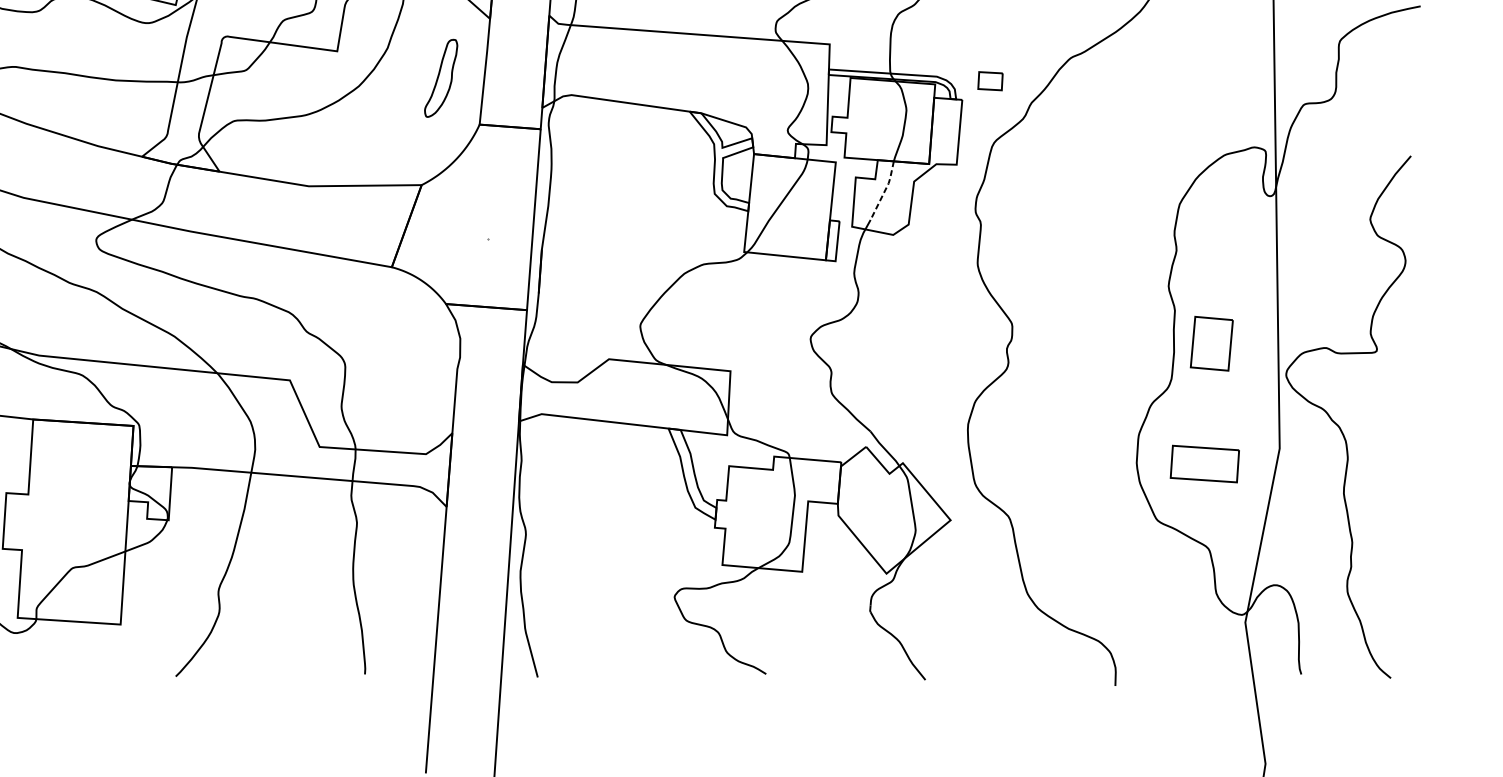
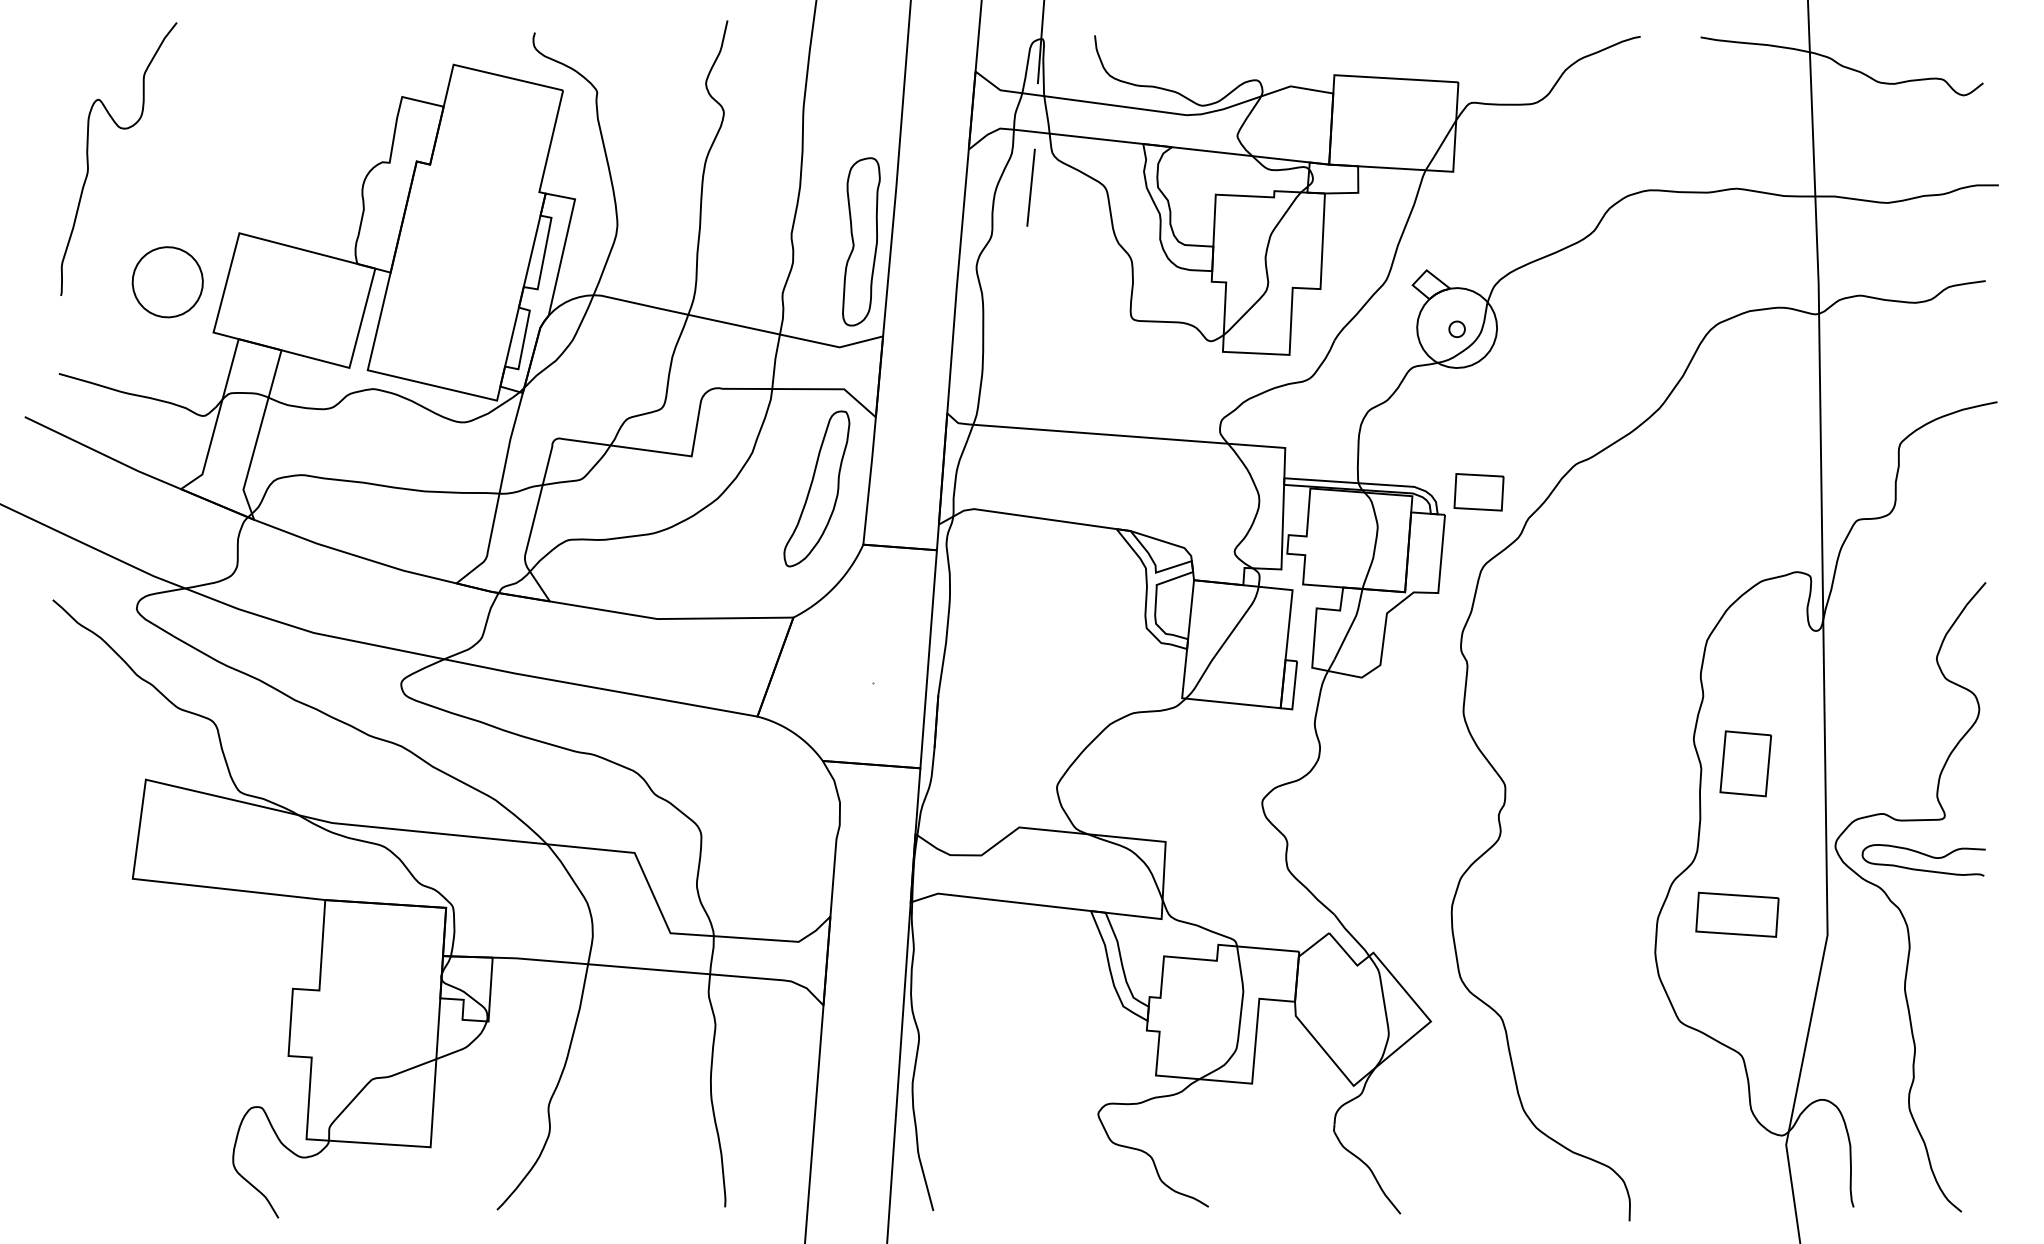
part: (440, 78) -> (816, 488), size x1.67
part: (990, 81) -> (1478, 492), size x1.67
line: (884, 190) -> (1351, 624), dashed -> solid
part: (1211, 343) -> (1745, 763), moved
curve: (1361, 383) -> (1926, 856), added
part: (1204, 463) -> (1737, 914), moved

